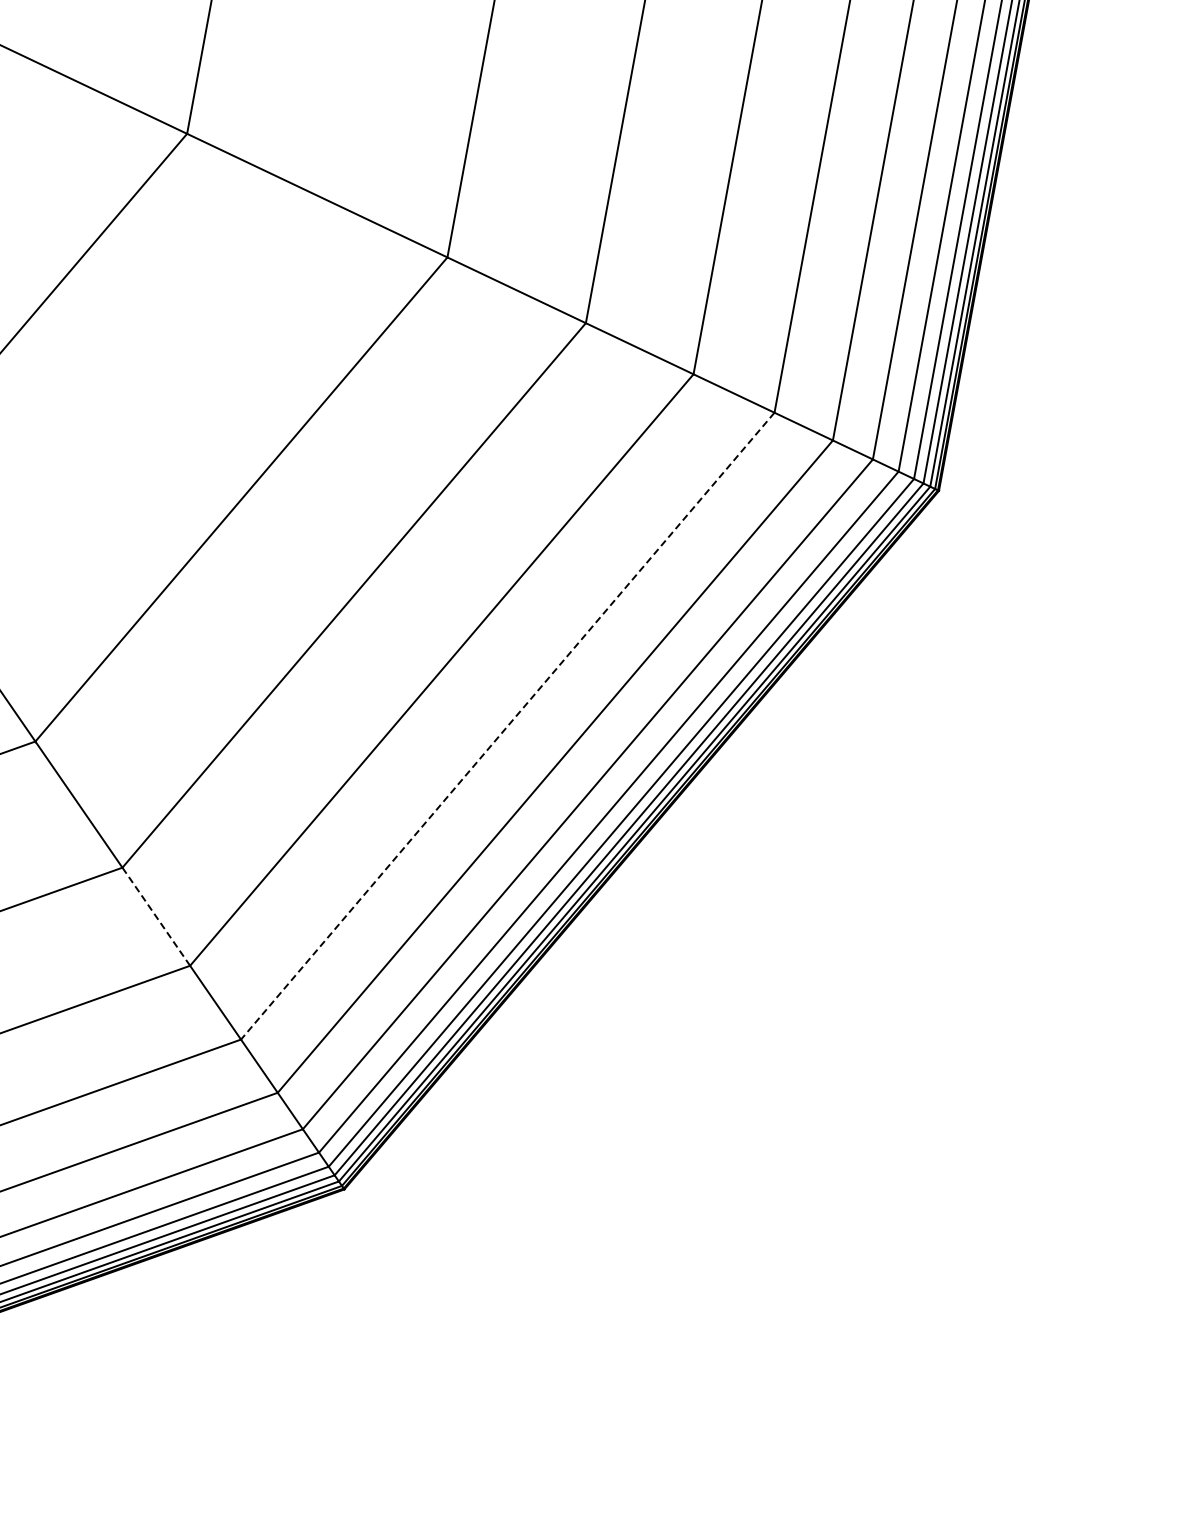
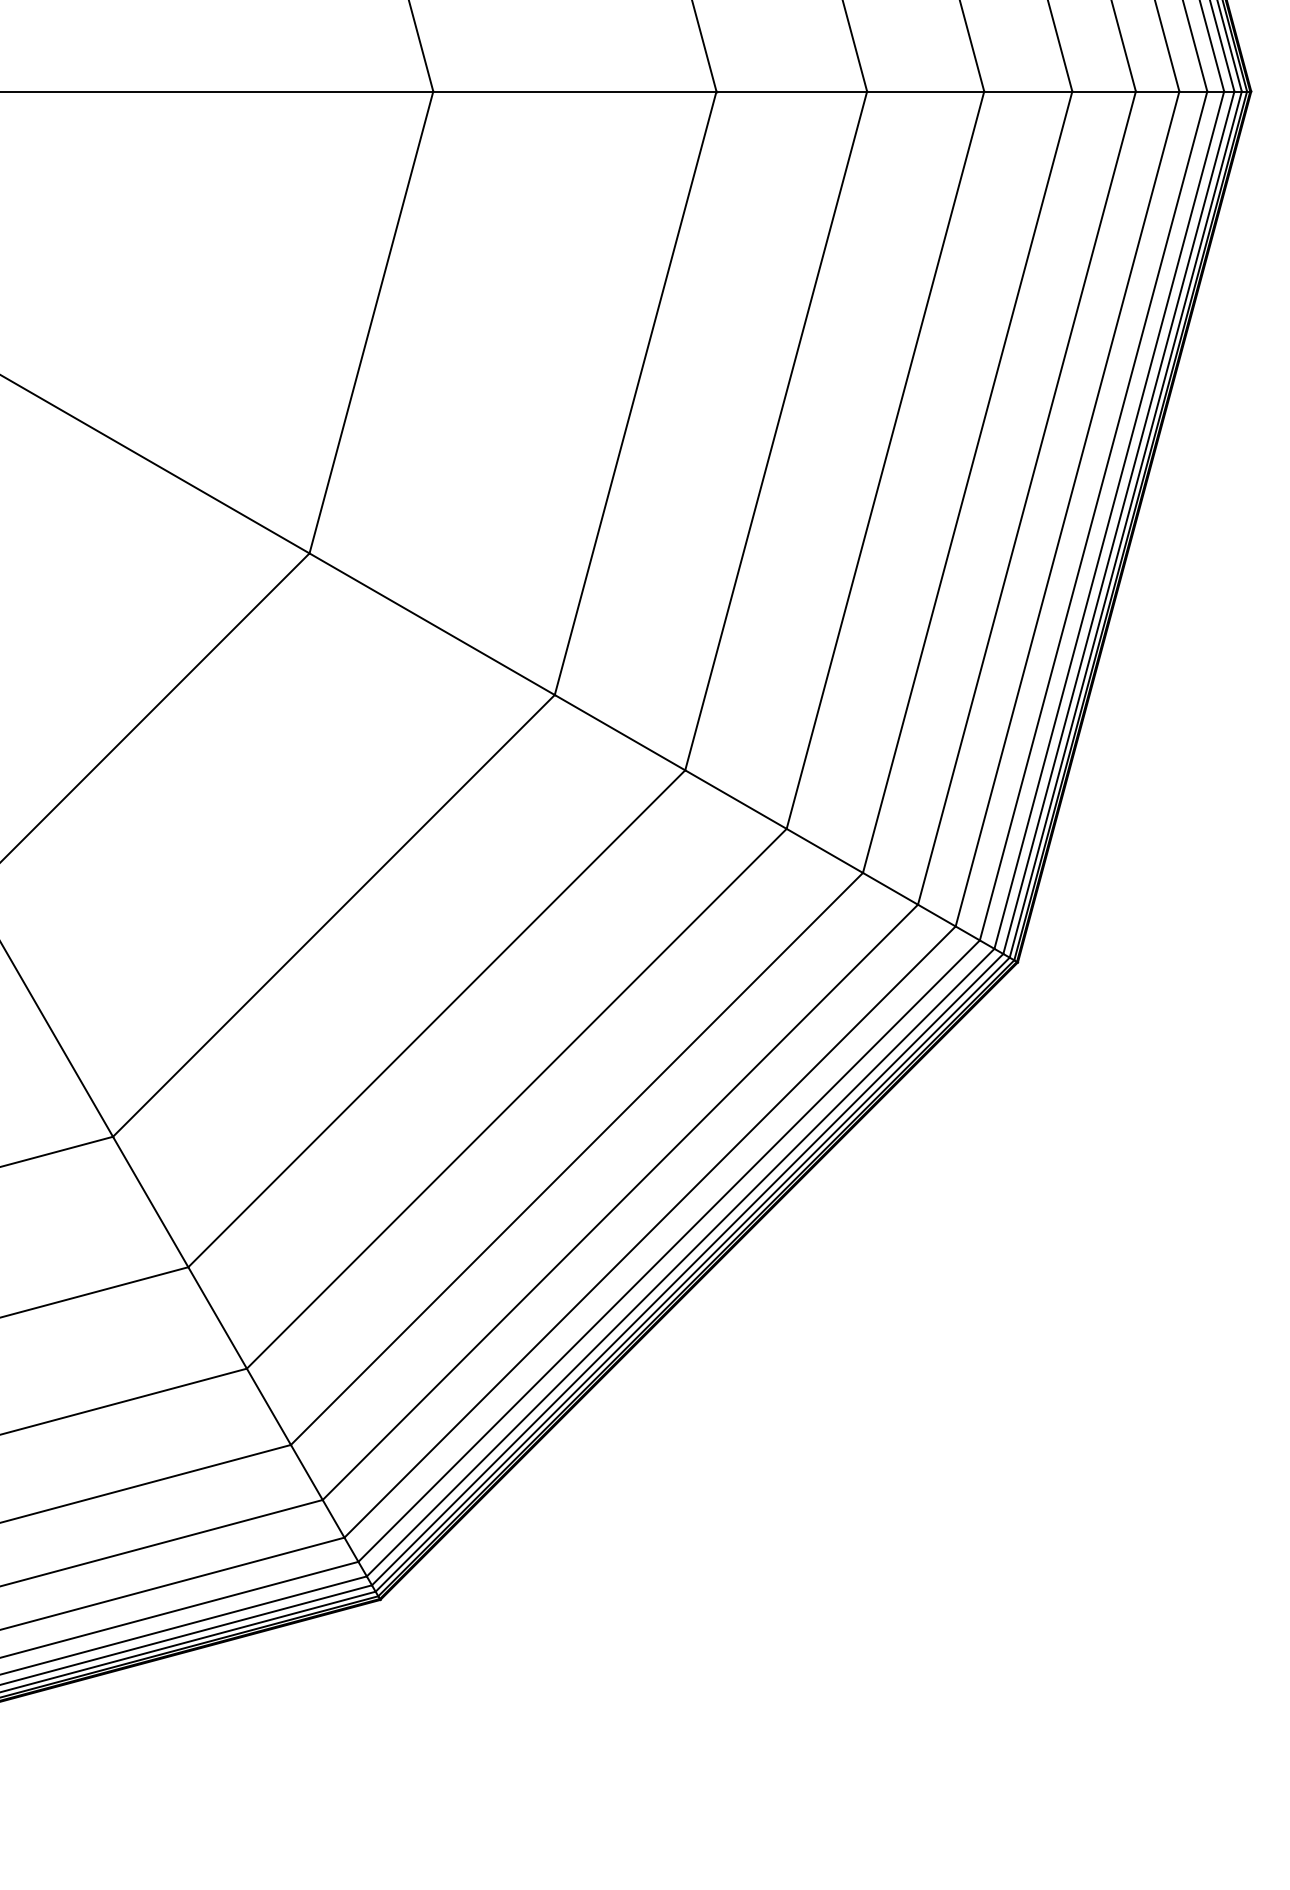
line: (507, 726) -> (576, 1159), dashed -> solid
line: (156, 916) -> (217, 1317), dashed -> solid

